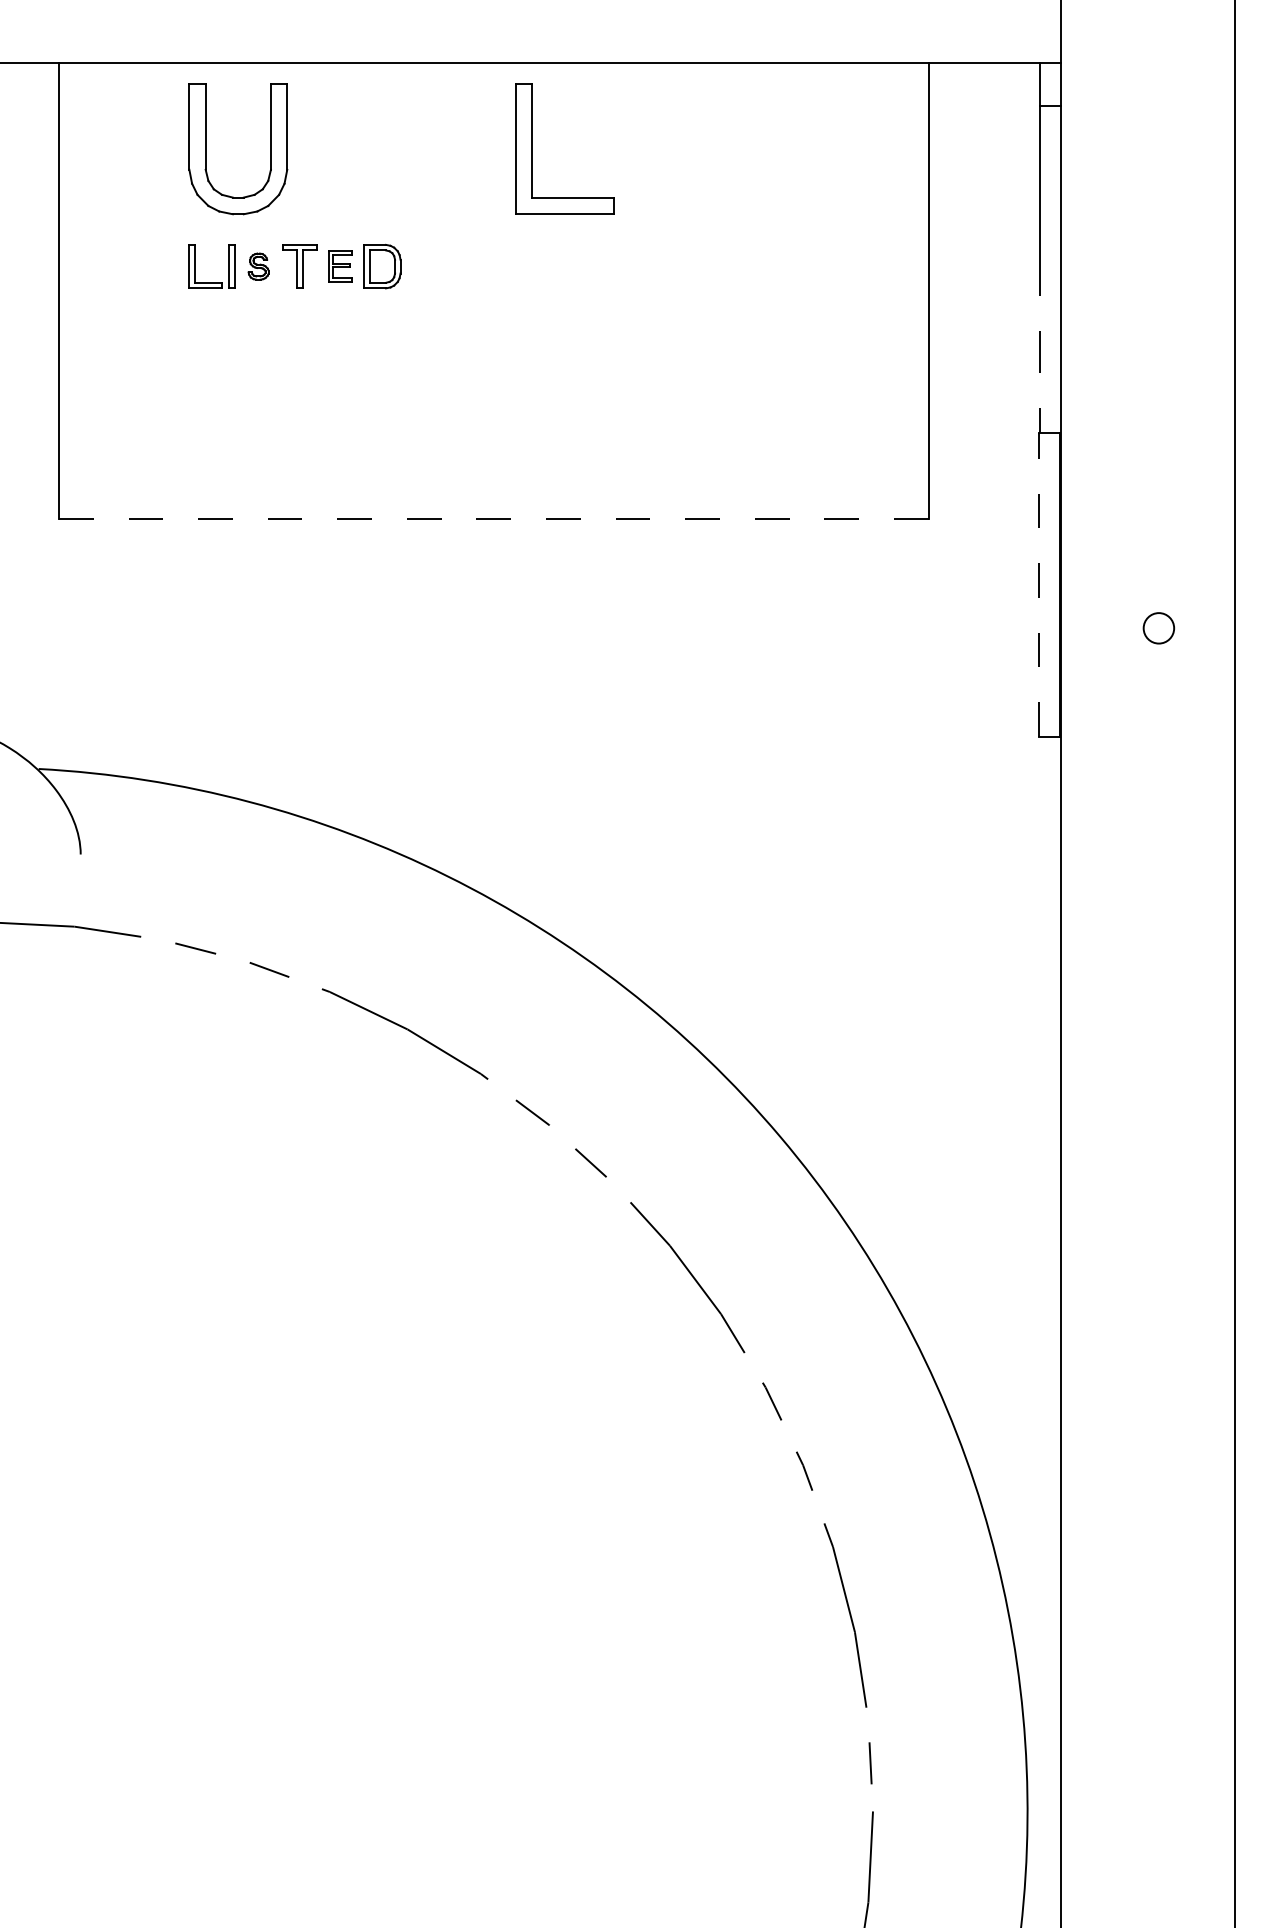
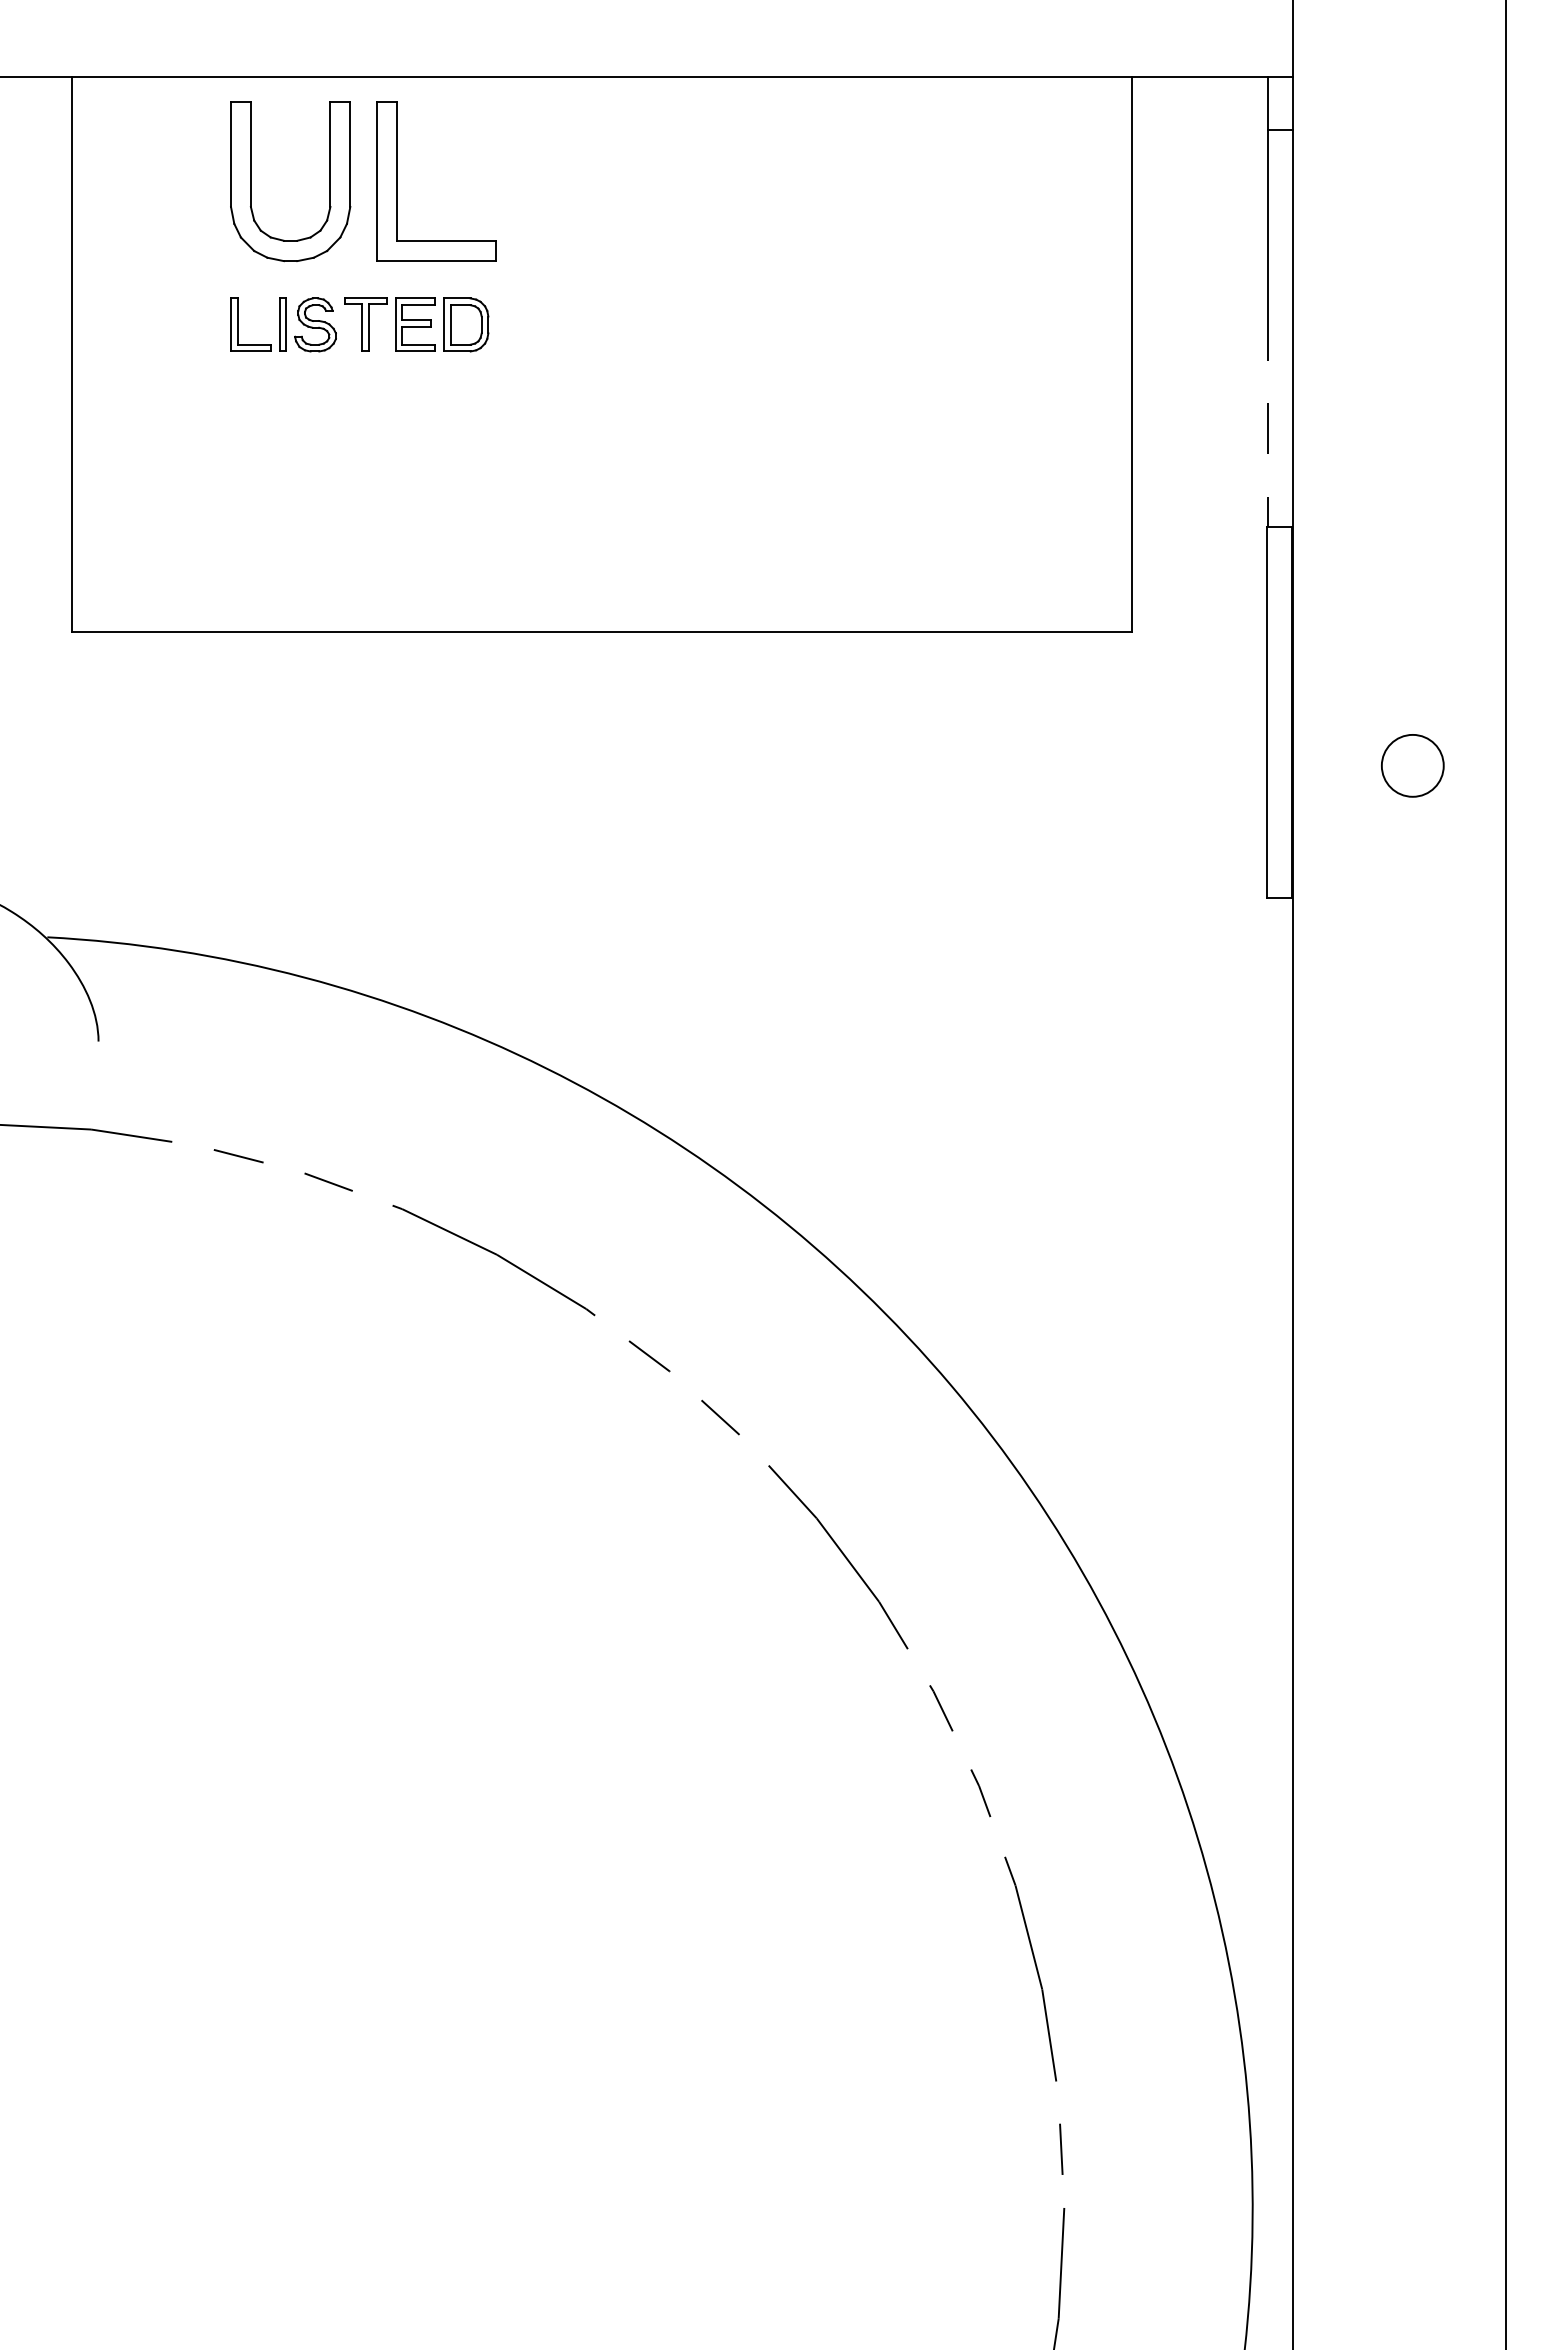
part: (532, 148) -> (397, 181), moved
part: (258, 266) -> (315, 324), size x1.67
part: (340, 266) -> (415, 324), size x1.43
line: (493, 518) -> (601, 632), dashed -> solid
line: (1038, 584) -> (1266, 712), dashed -> solid
circle: (1158, 628) -> (1412, 765), size x1.67

